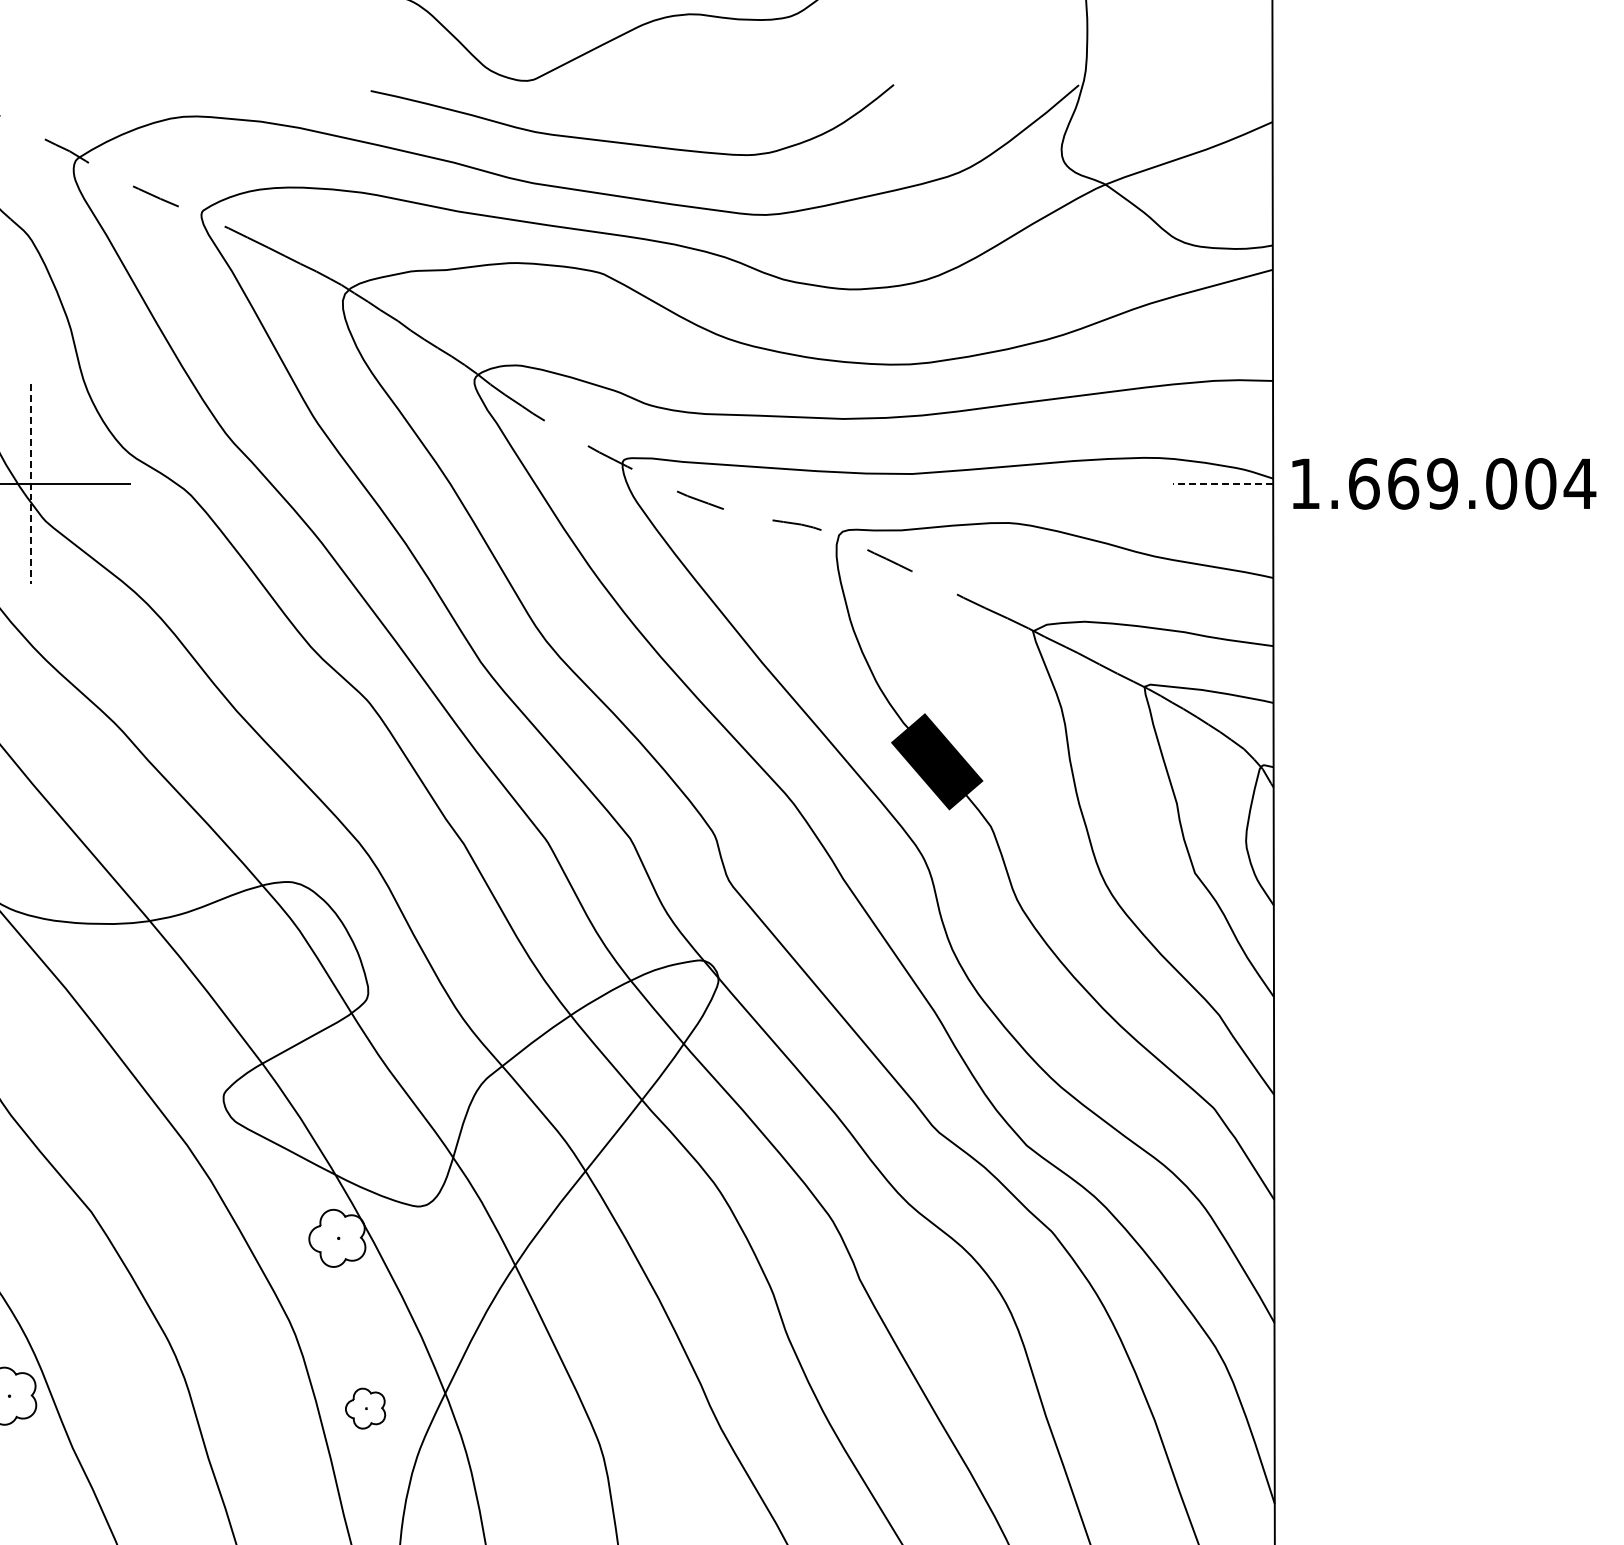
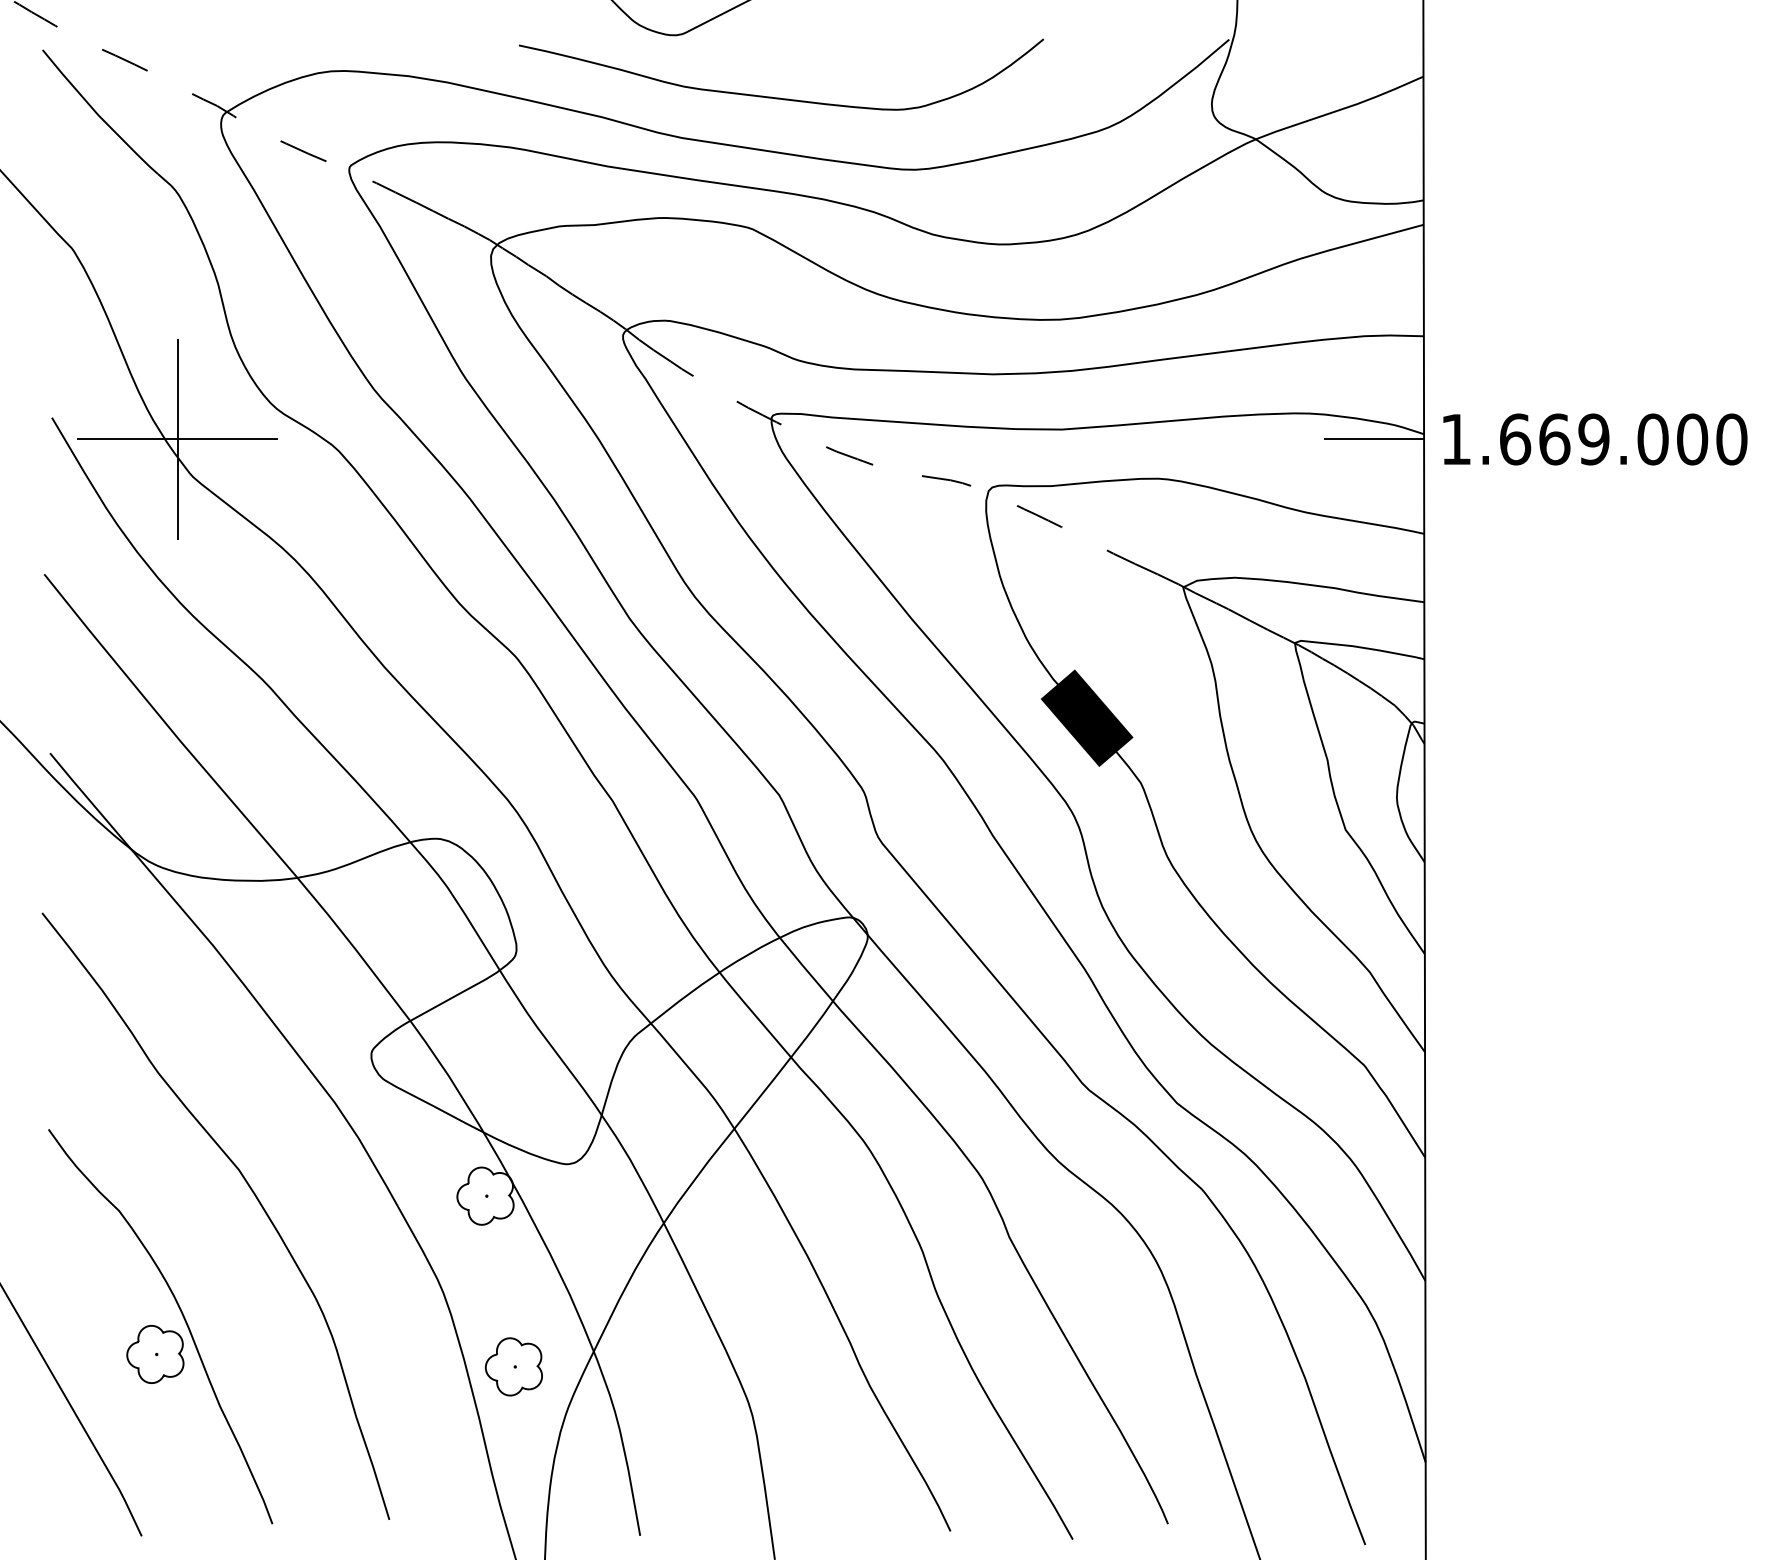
line: (30, 483) -> (177, 439), dashed -> solid
line: (1222, 483) -> (1373, 439), dashed -> solid
text: (1579, 483) -> (1731, 439), 1.669.004 -> 1.669.000
part: (365, 1408) -> (513, 1366), size x1.43

